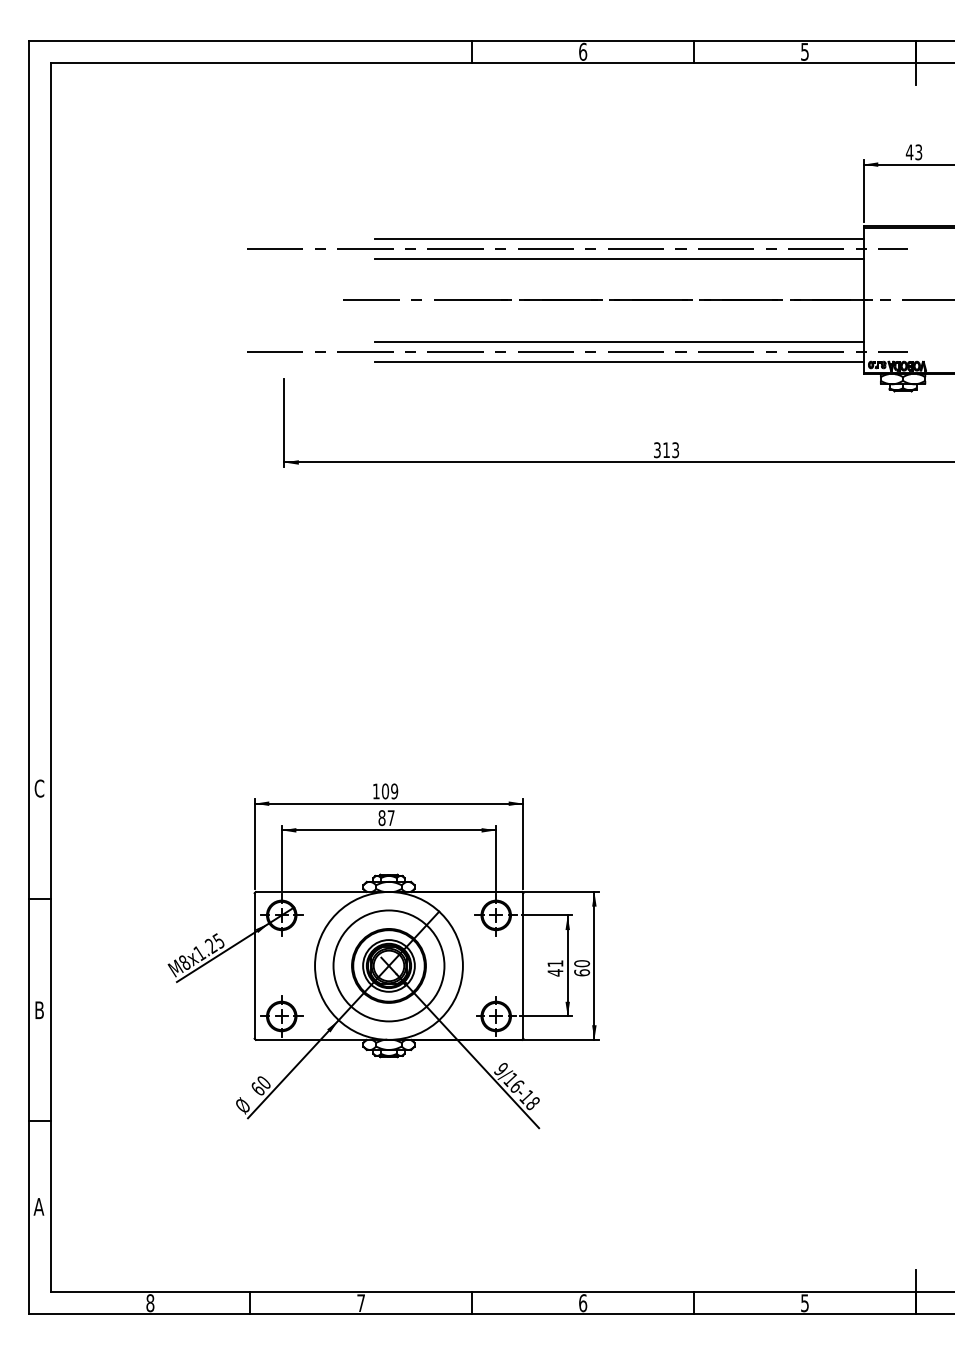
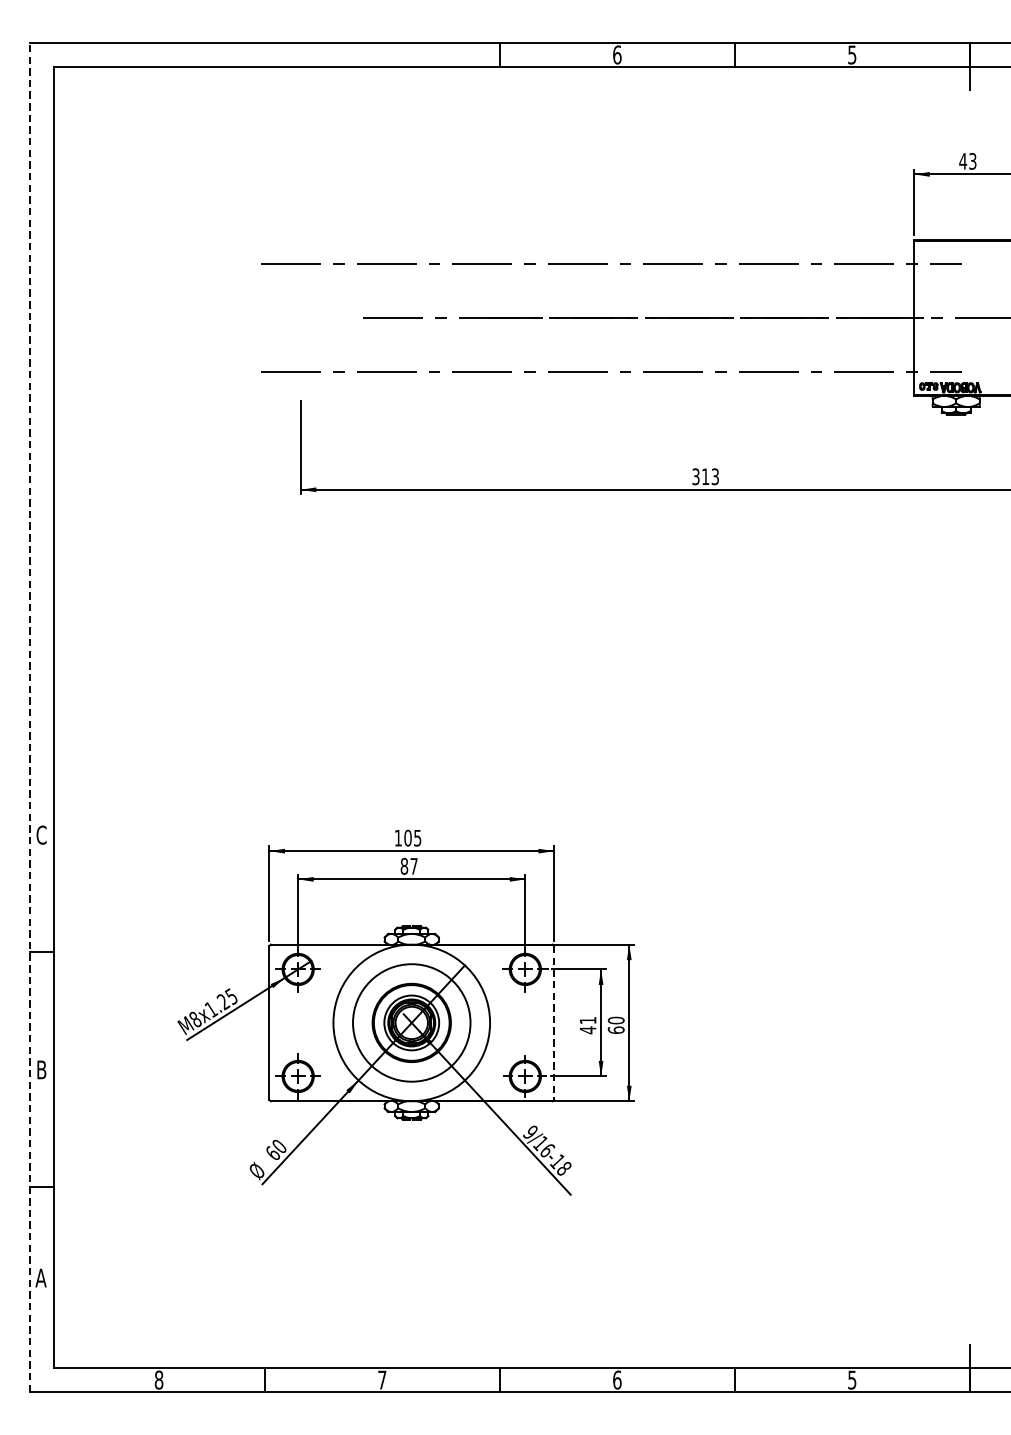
line: (619, 238) -> (655, 252), removed
line: (619, 258) -> (655, 273), removed
line: (619, 341) -> (655, 361), removed
line: (619, 361) -> (655, 382), removed
line: (28, 677) -> (30, 717), solid -> dashed
text: (394, 791) -> (417, 838), 109 -> 105
line: (523, 965) -> (554, 1022), solid -> dashed

